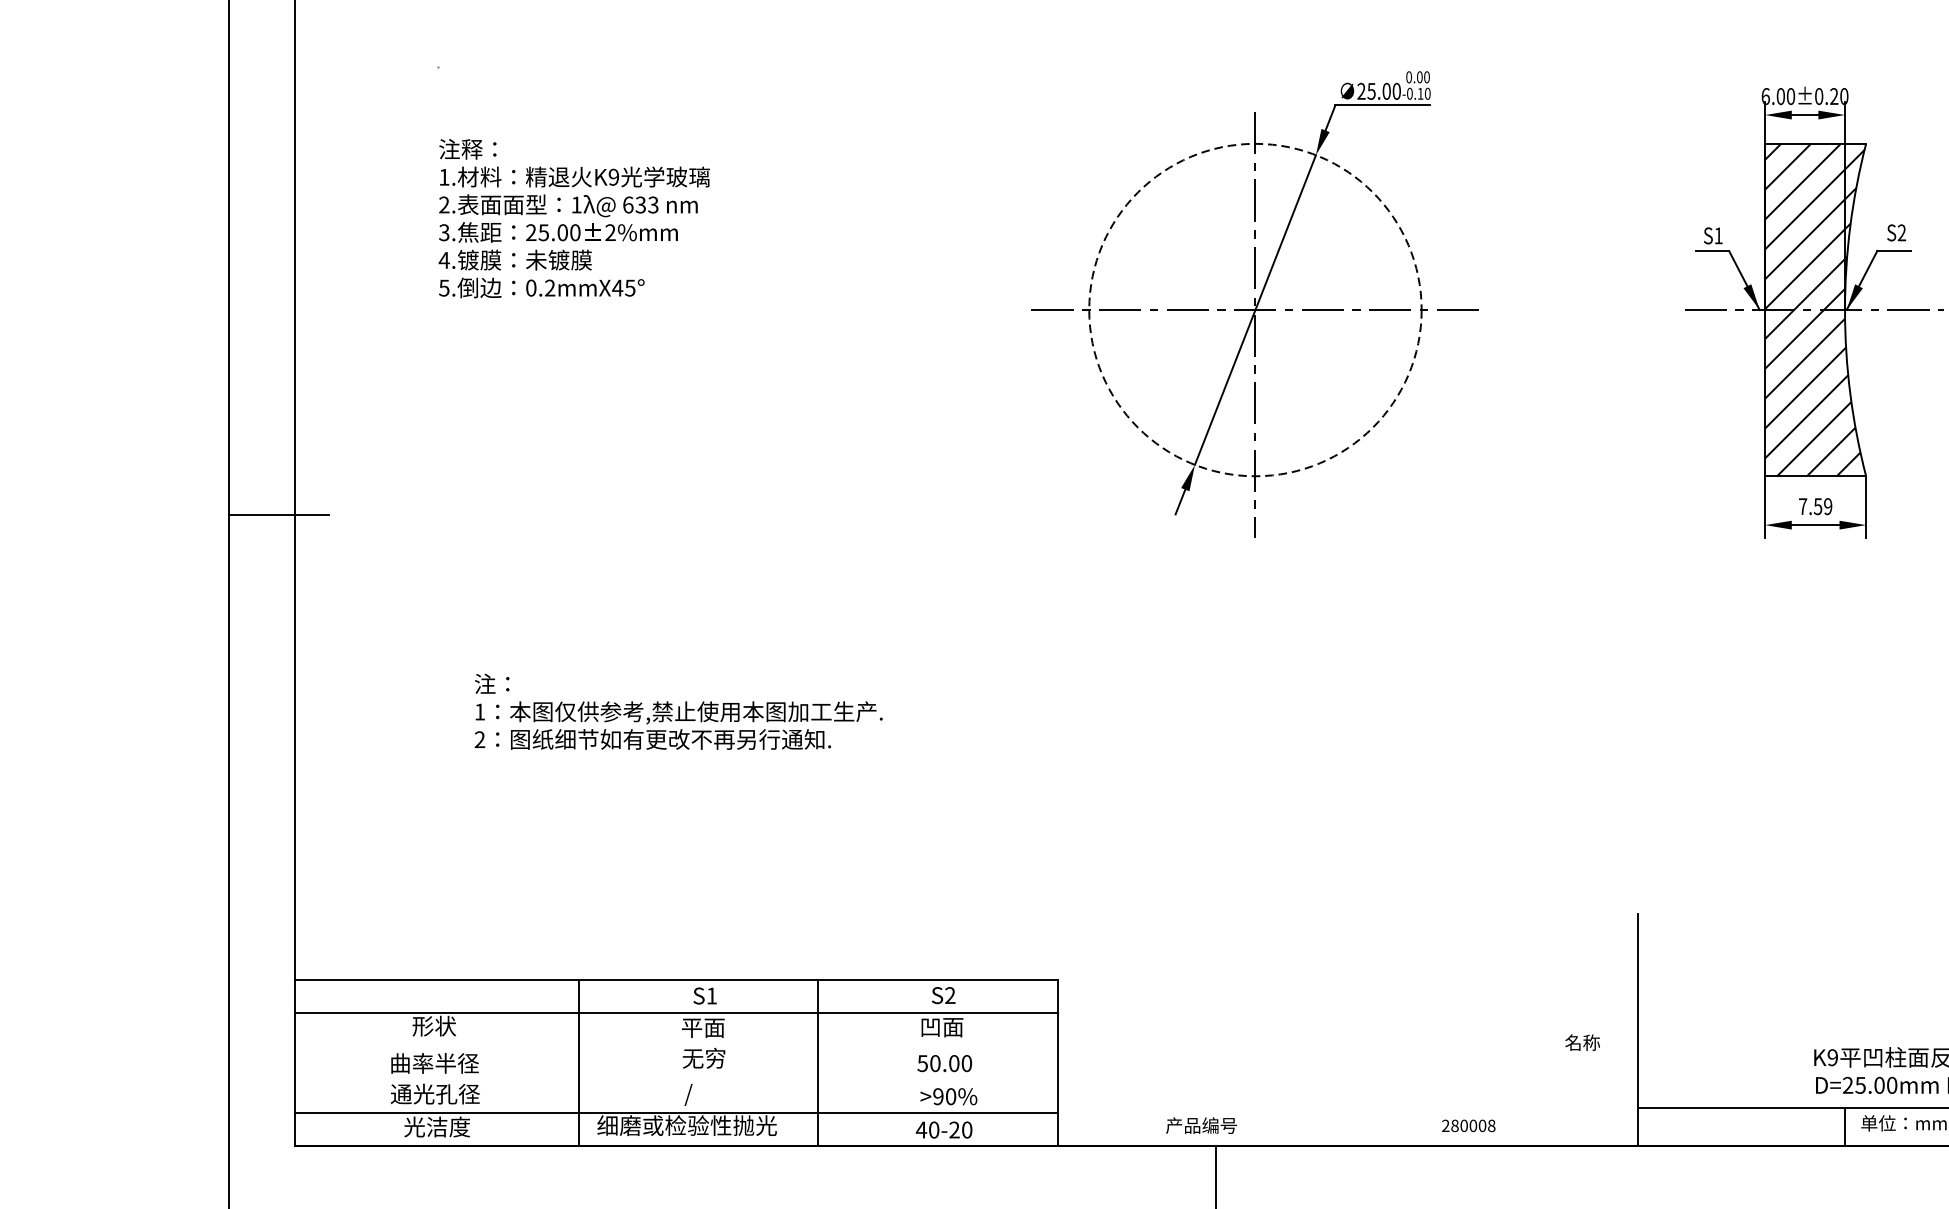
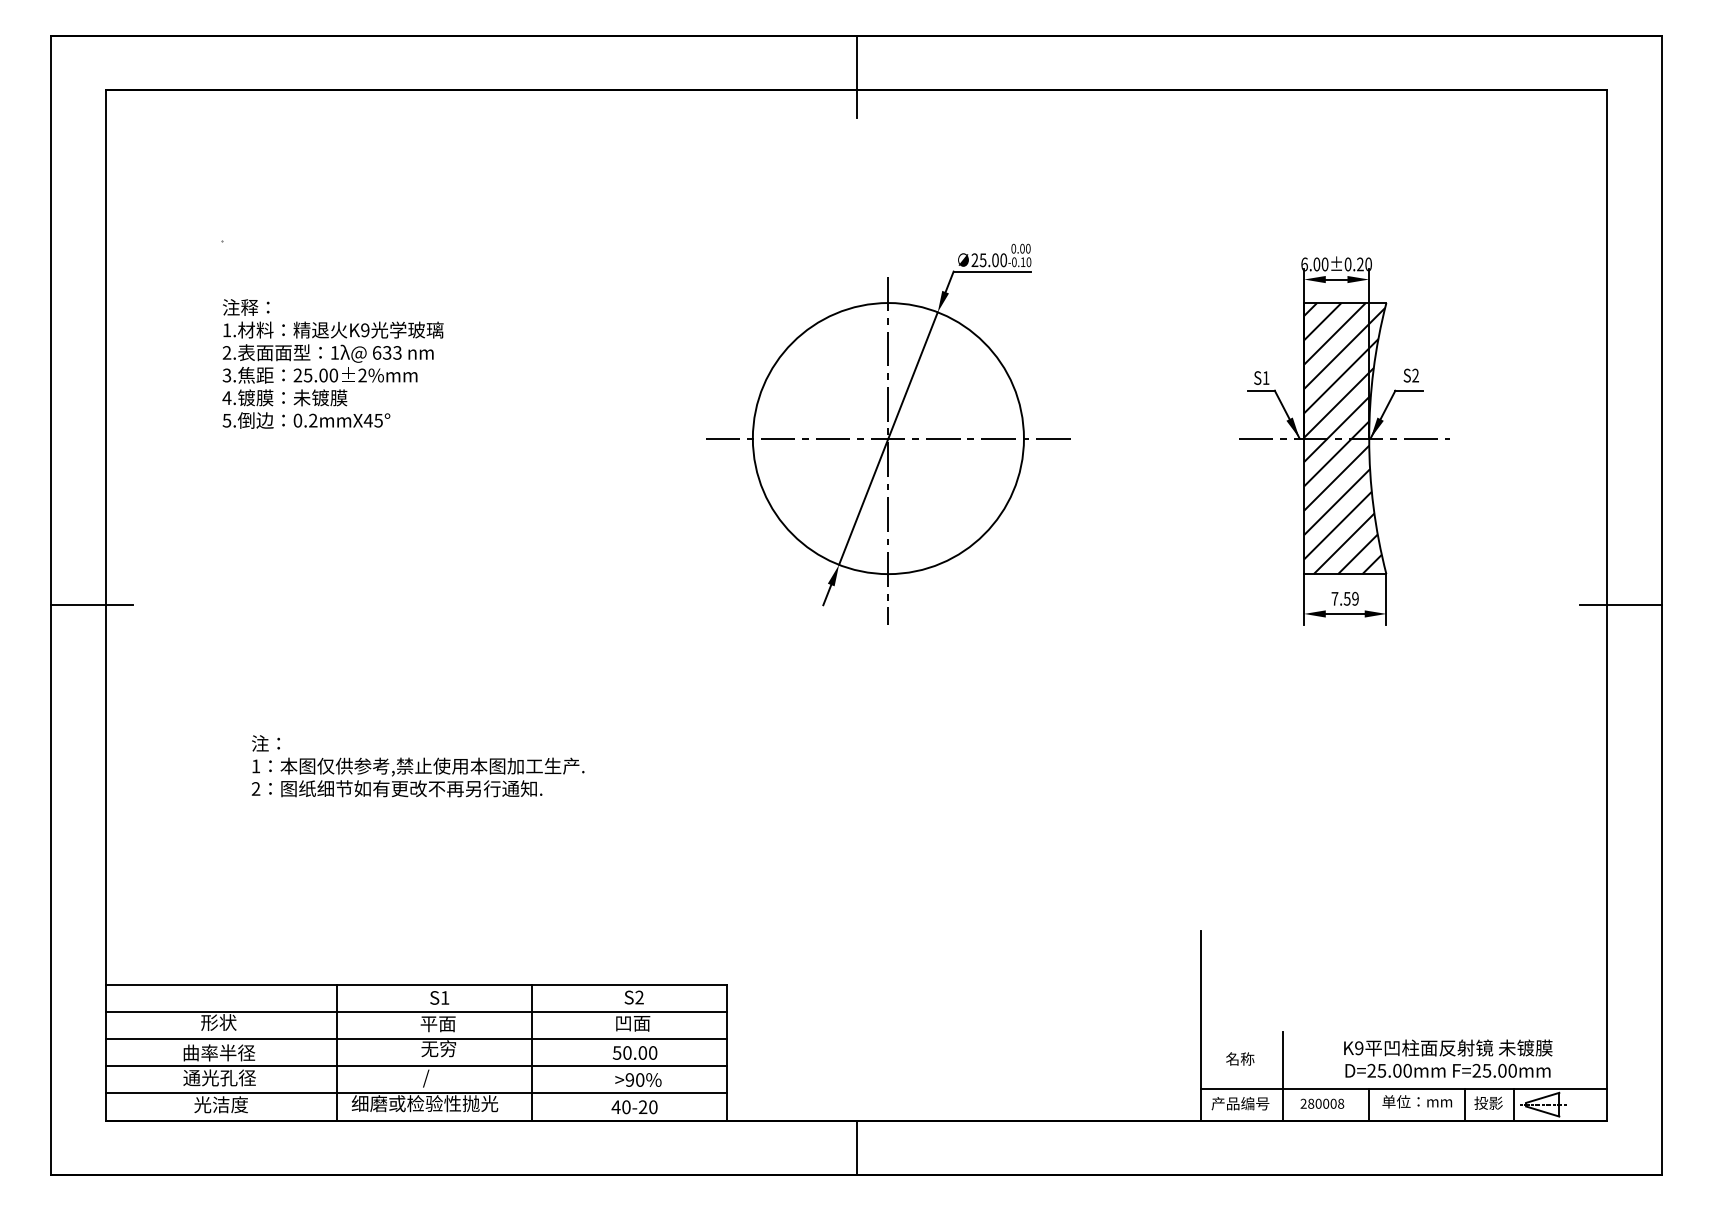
circle: (1254, 309) -> (887, 438), dashed -> solid
text: (1582, 1042) -> (1240, 1058), moved
line: (676, 1046) -> (416, 1039), added
line: (676, 1080) -> (416, 1066), added
line: (1738, 1092) -> (1282, 1076), added
text: (1201, 1125) -> (1240, 1103), moved
text: (1468, 1125) -> (1322, 1103), moved

